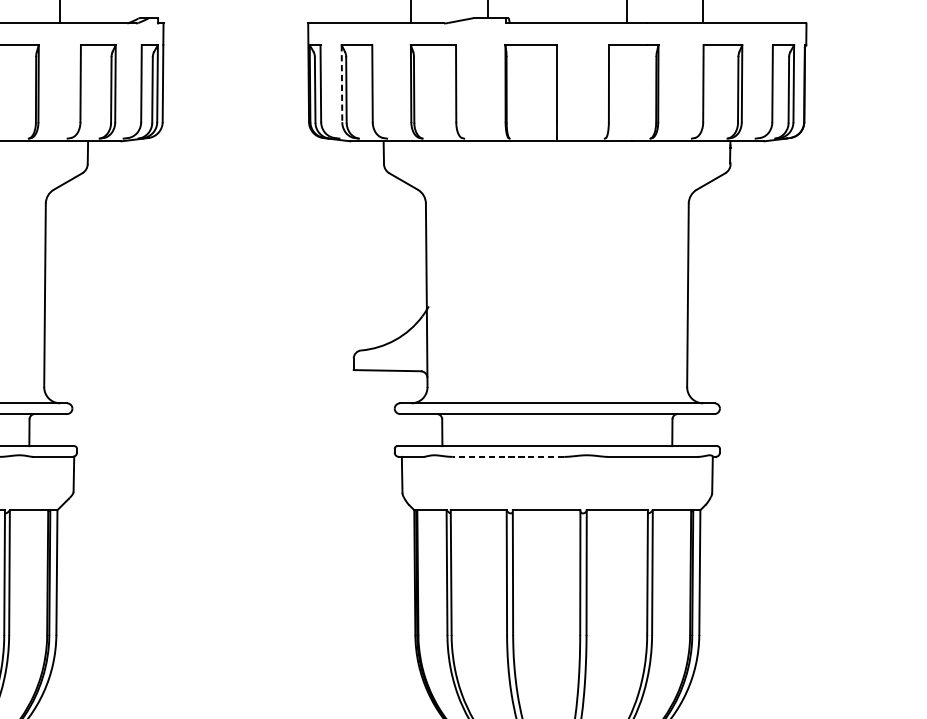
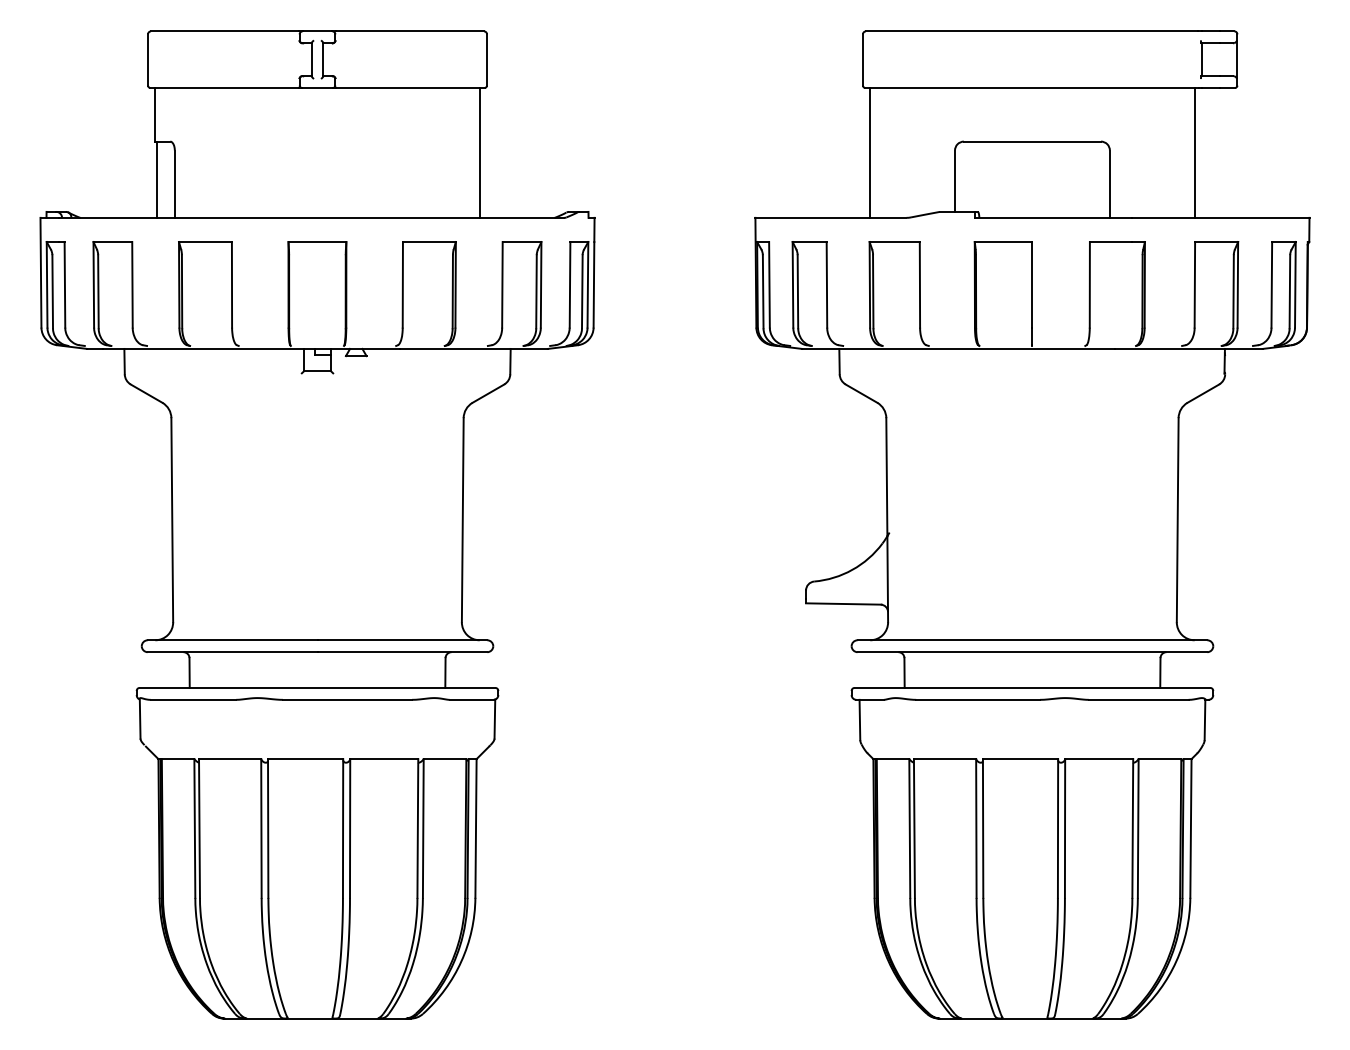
line: (341, 83) -> (792, 284), dashed -> solid
line: (508, 456) -> (978, 699), dashed -> solid

